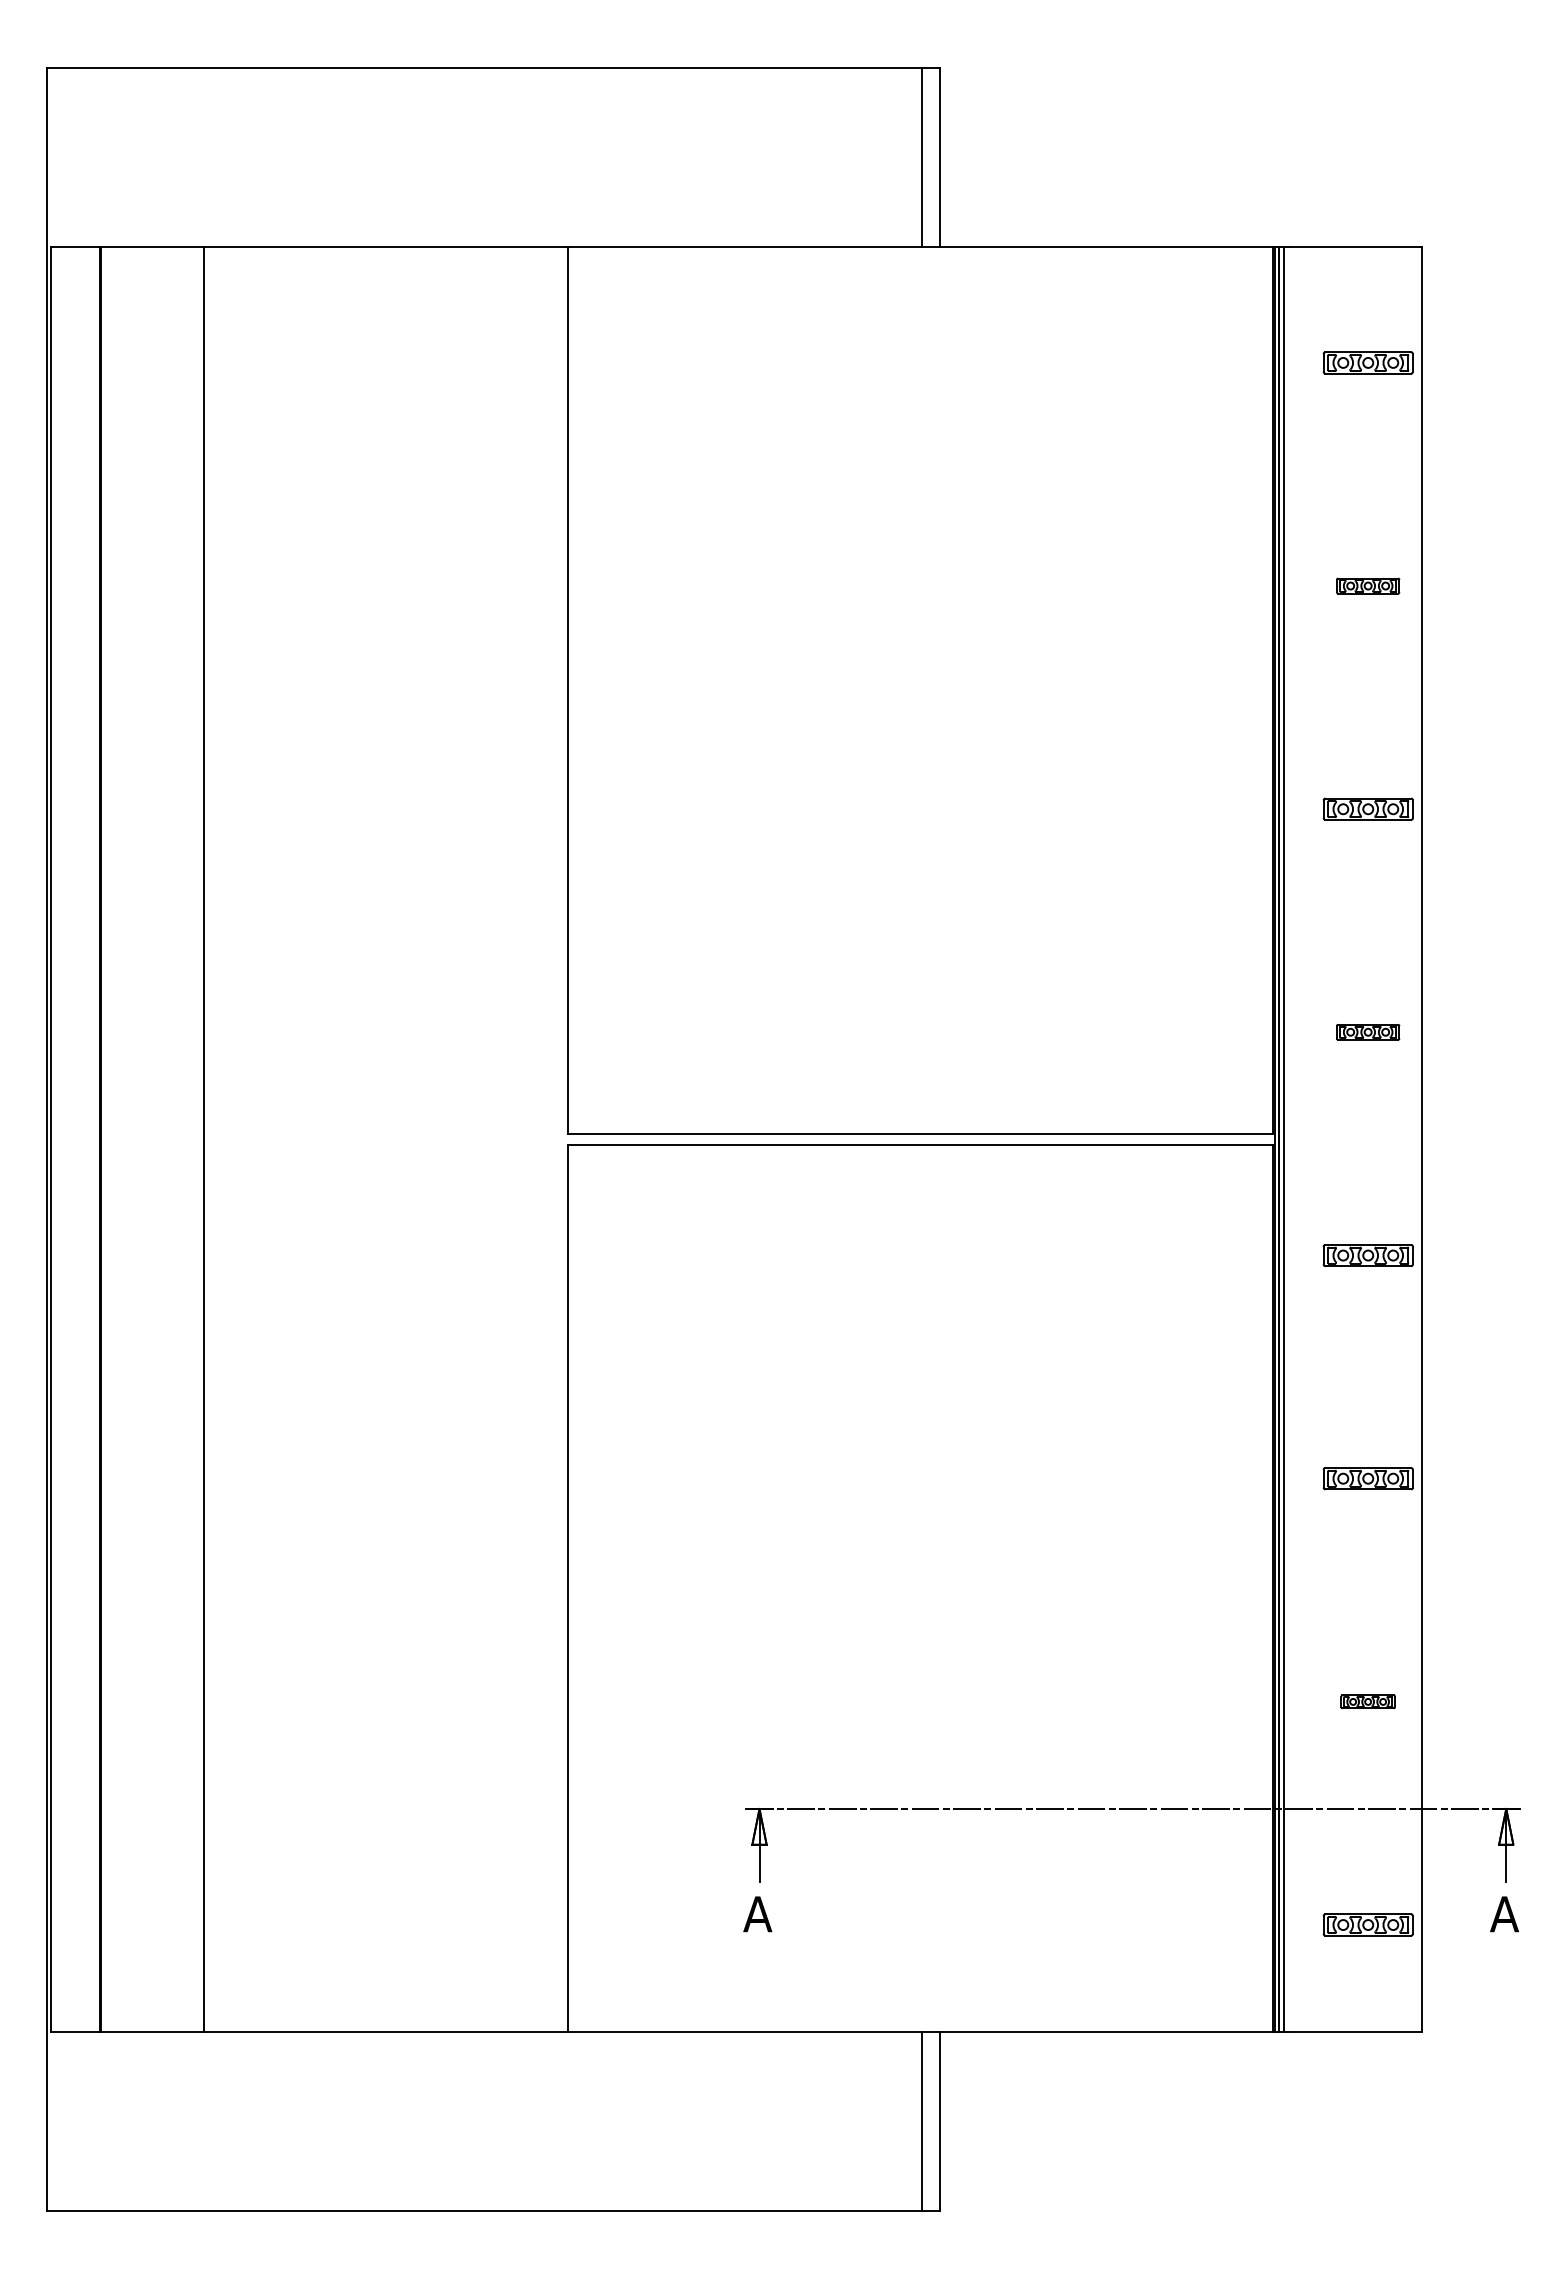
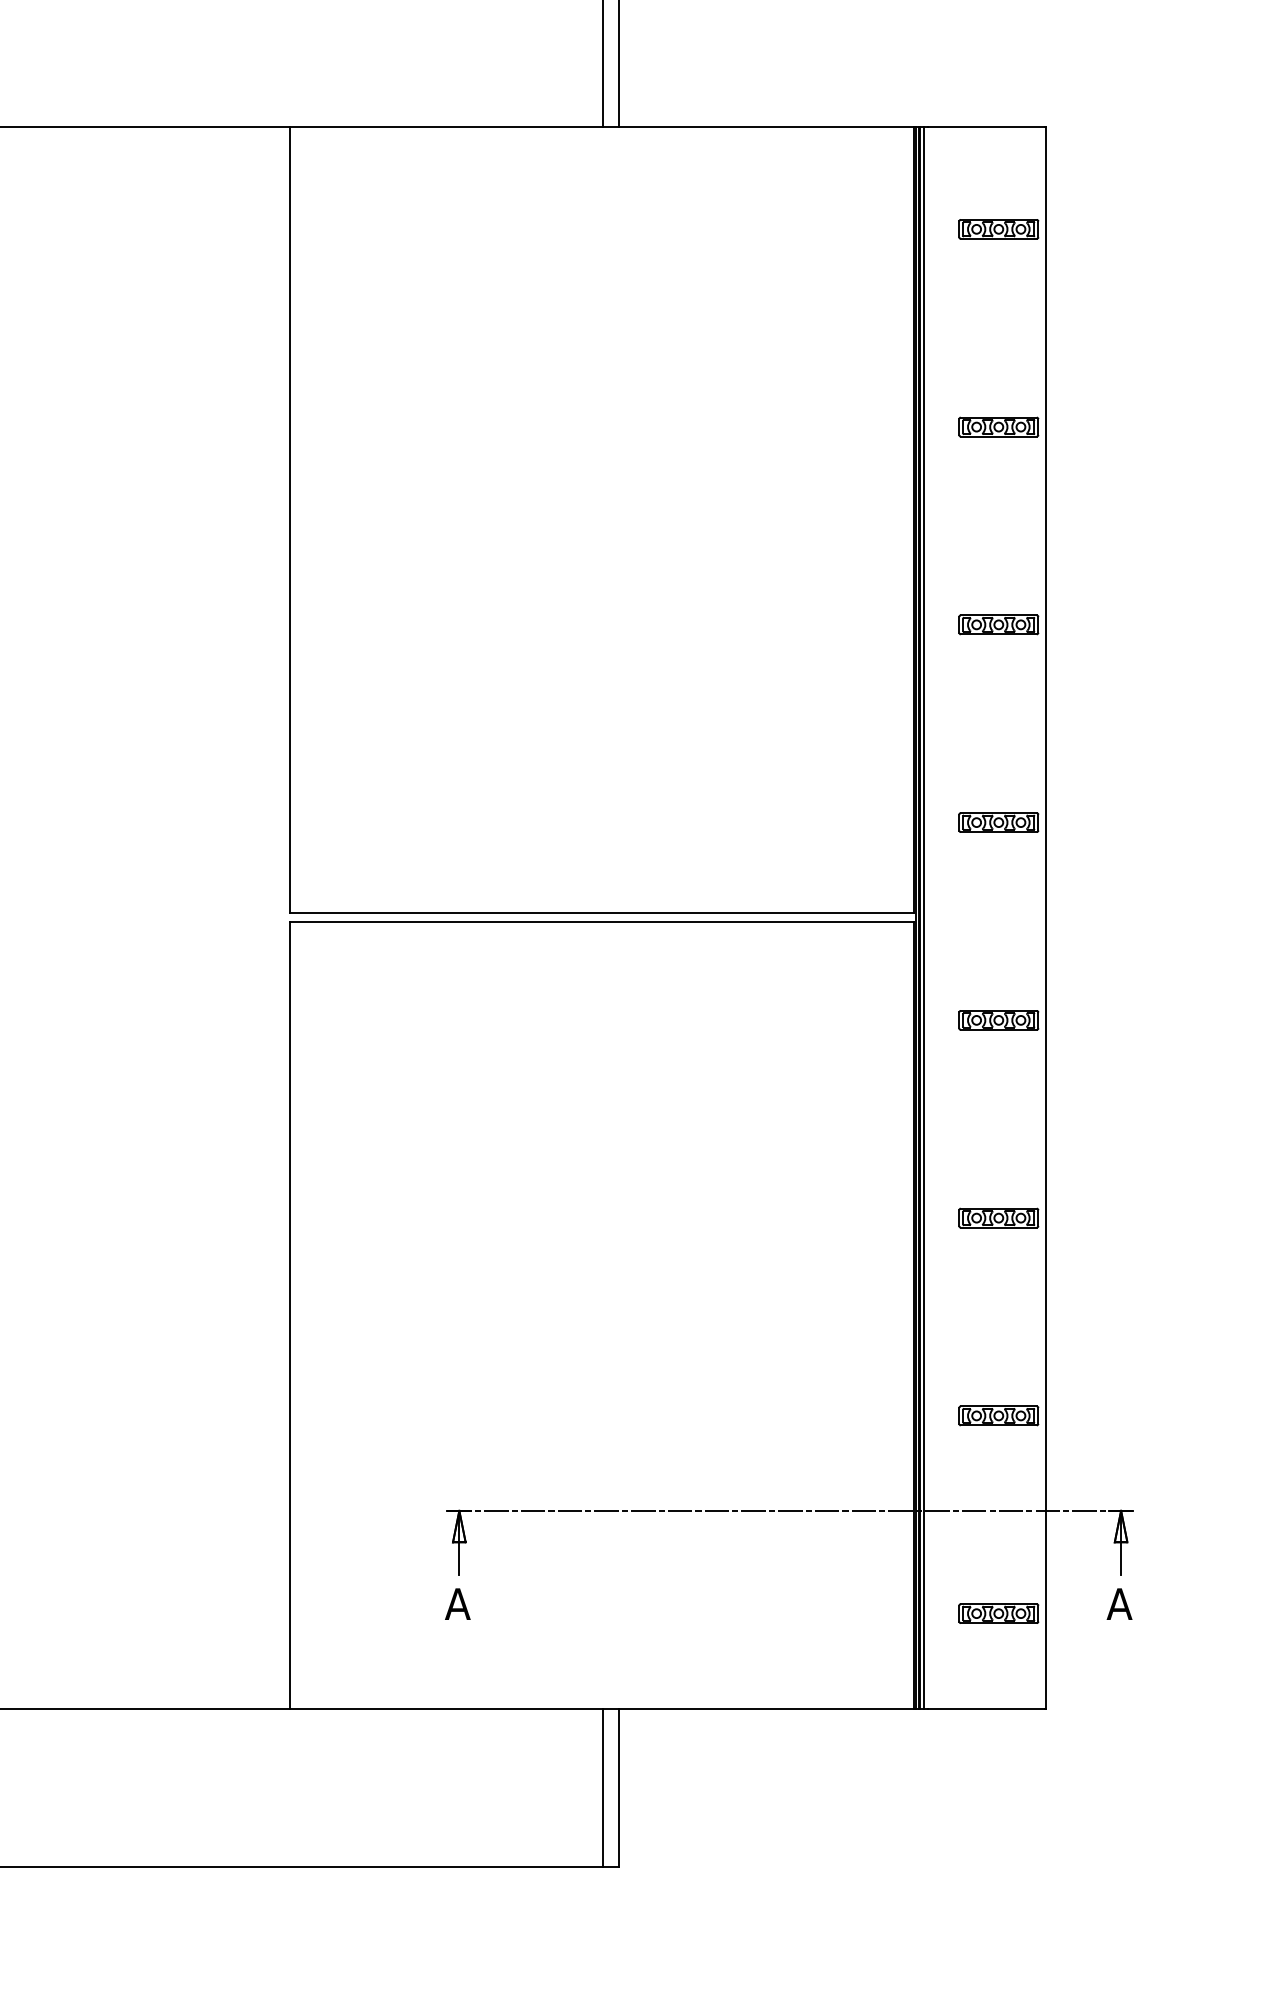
part: (1367, 585) -> (998, 426), size x1.43
part: (1367, 1031) -> (998, 821), size x1.43
part: (1367, 1701) -> (998, 1415), size x1.67

